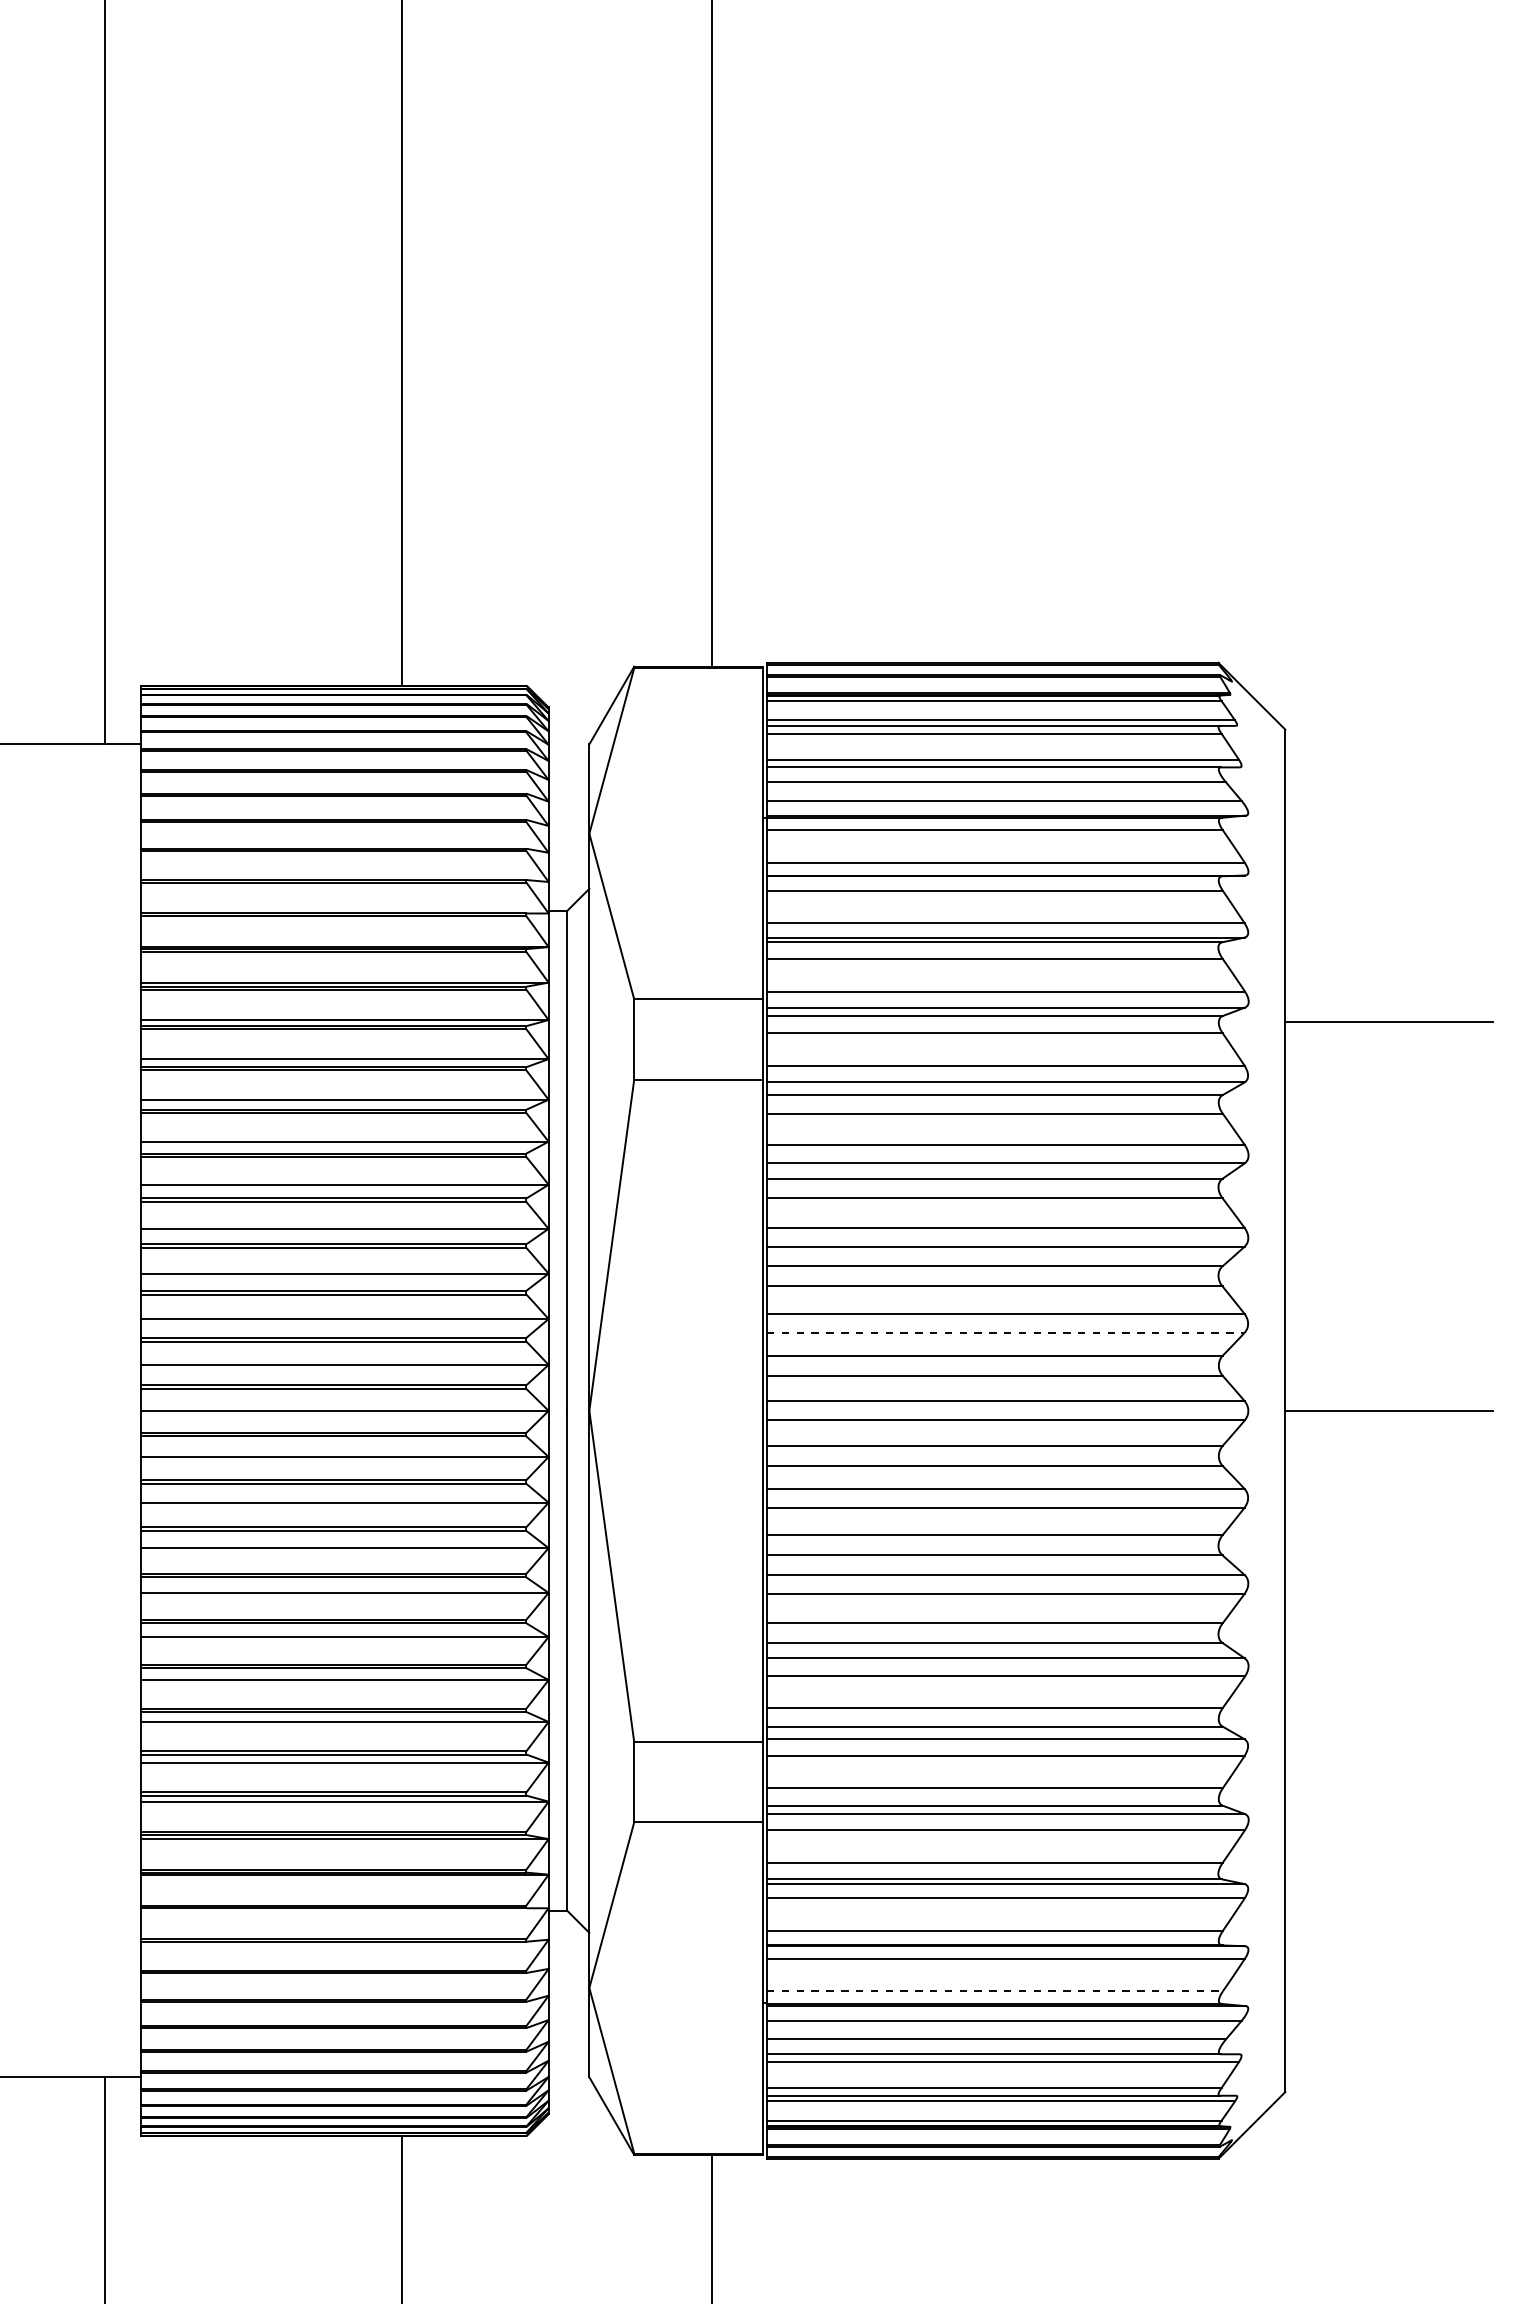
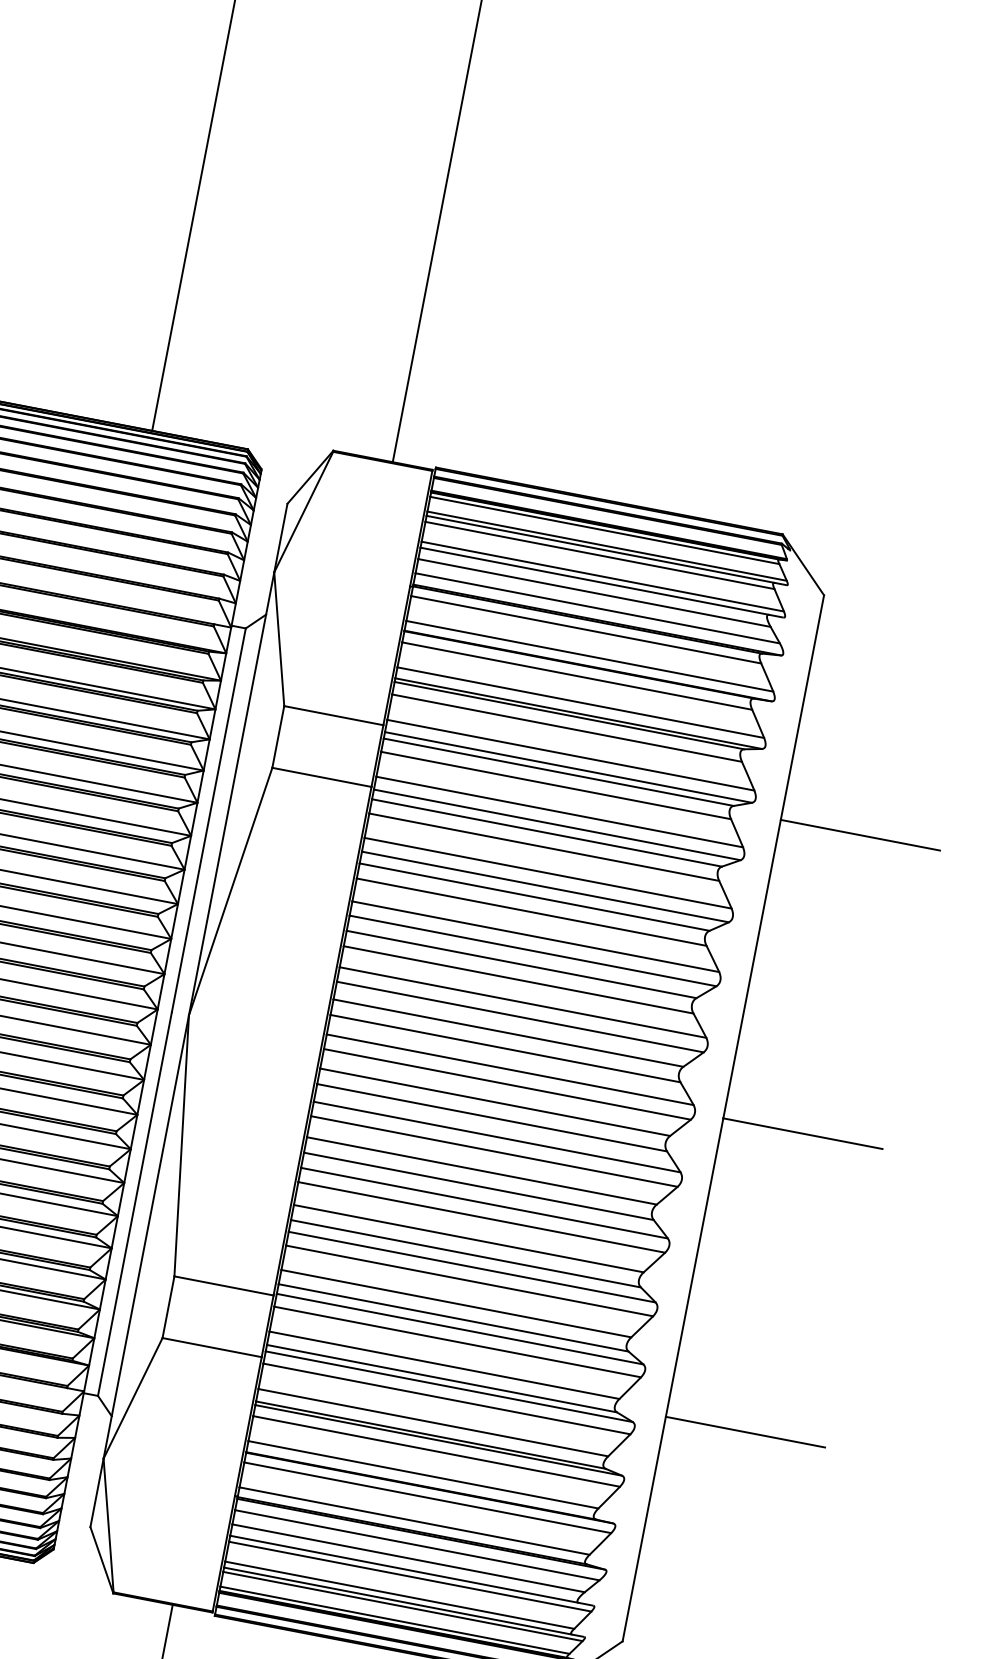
line: (1005, 1332) -> (520, 1016), dashed -> solid
line: (1388, 1799) -> (745, 1432), added
line: (994, 1991) -> (414, 1521), dashed -> solid

